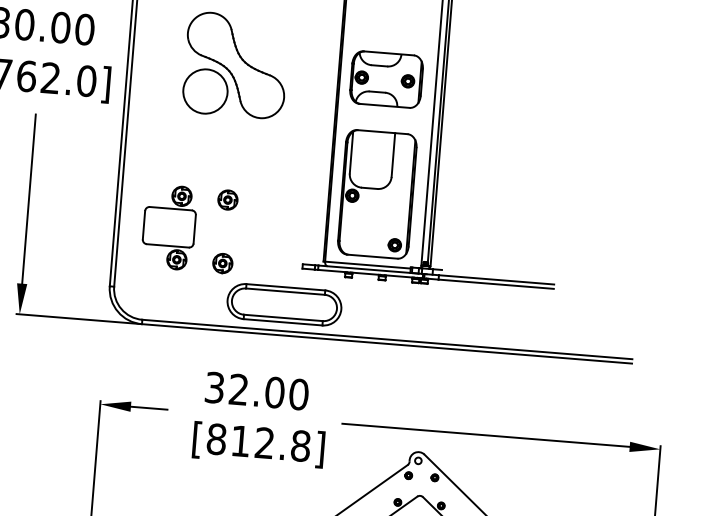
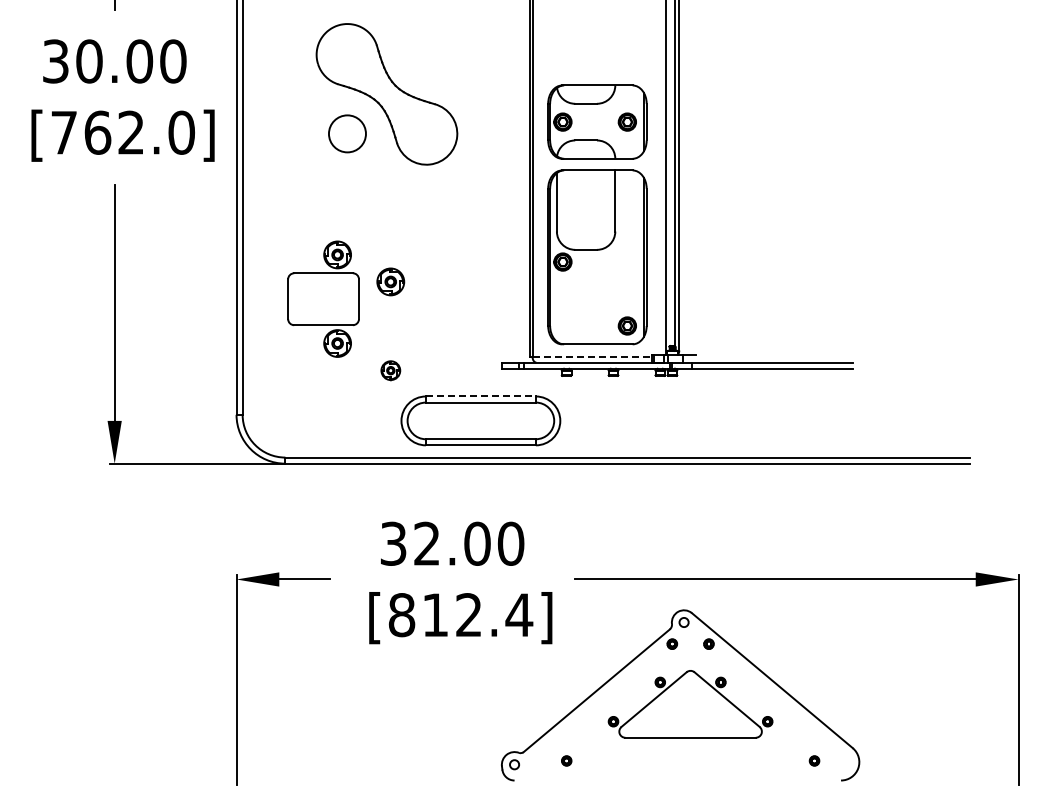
part: (386, 79) -> (597, 121), moved
circle: (205, 91) -> (347, 133), size x0.6
part: (169, 226) -> (323, 298), moved
part: (222, 263) -> (390, 370), size x0.7
line: (368, 265) -> (592, 356), solid -> dashed
line: (285, 287) -> (480, 396), solid -> dashed
text: (300, 446) -> (519, 615), [812.8] -> [812.4]

